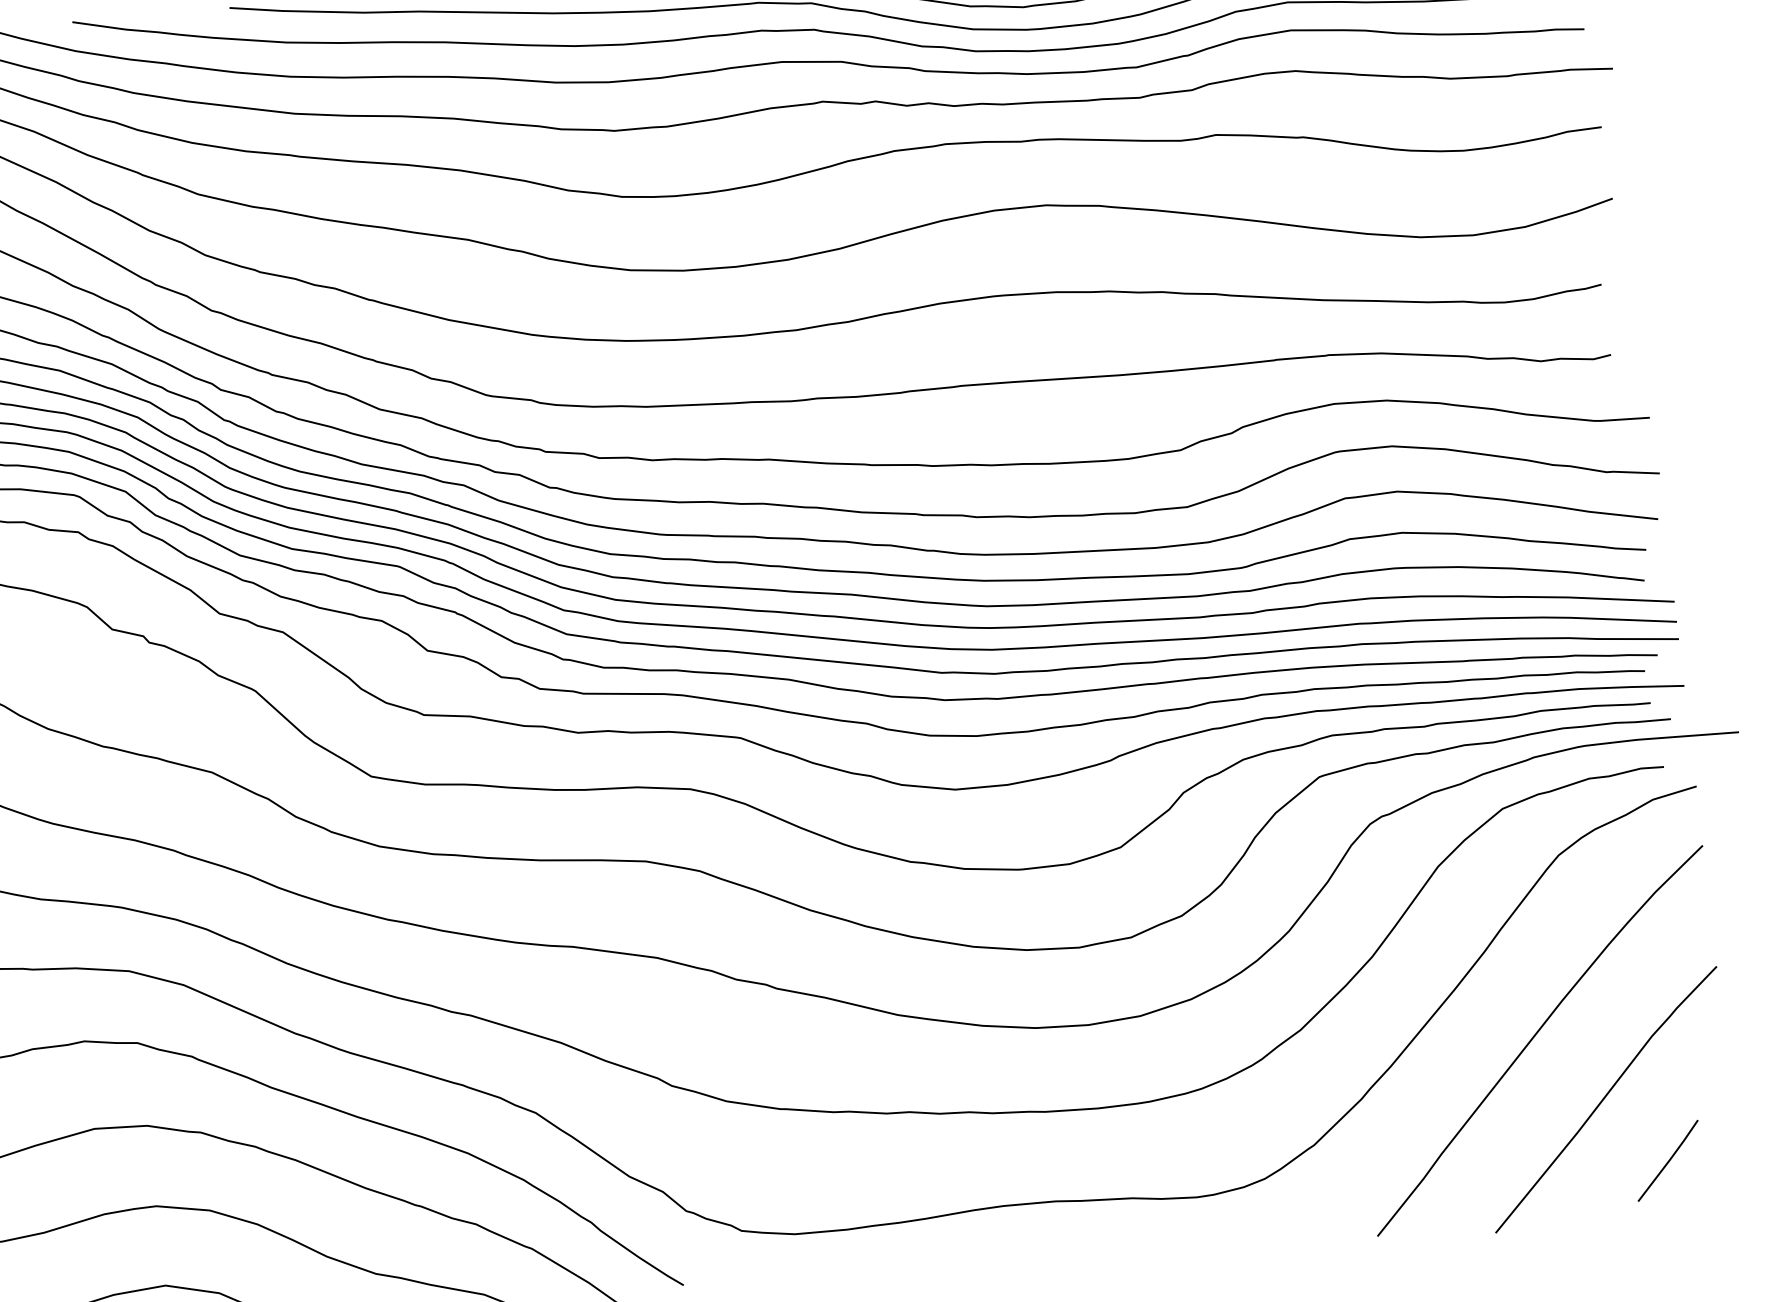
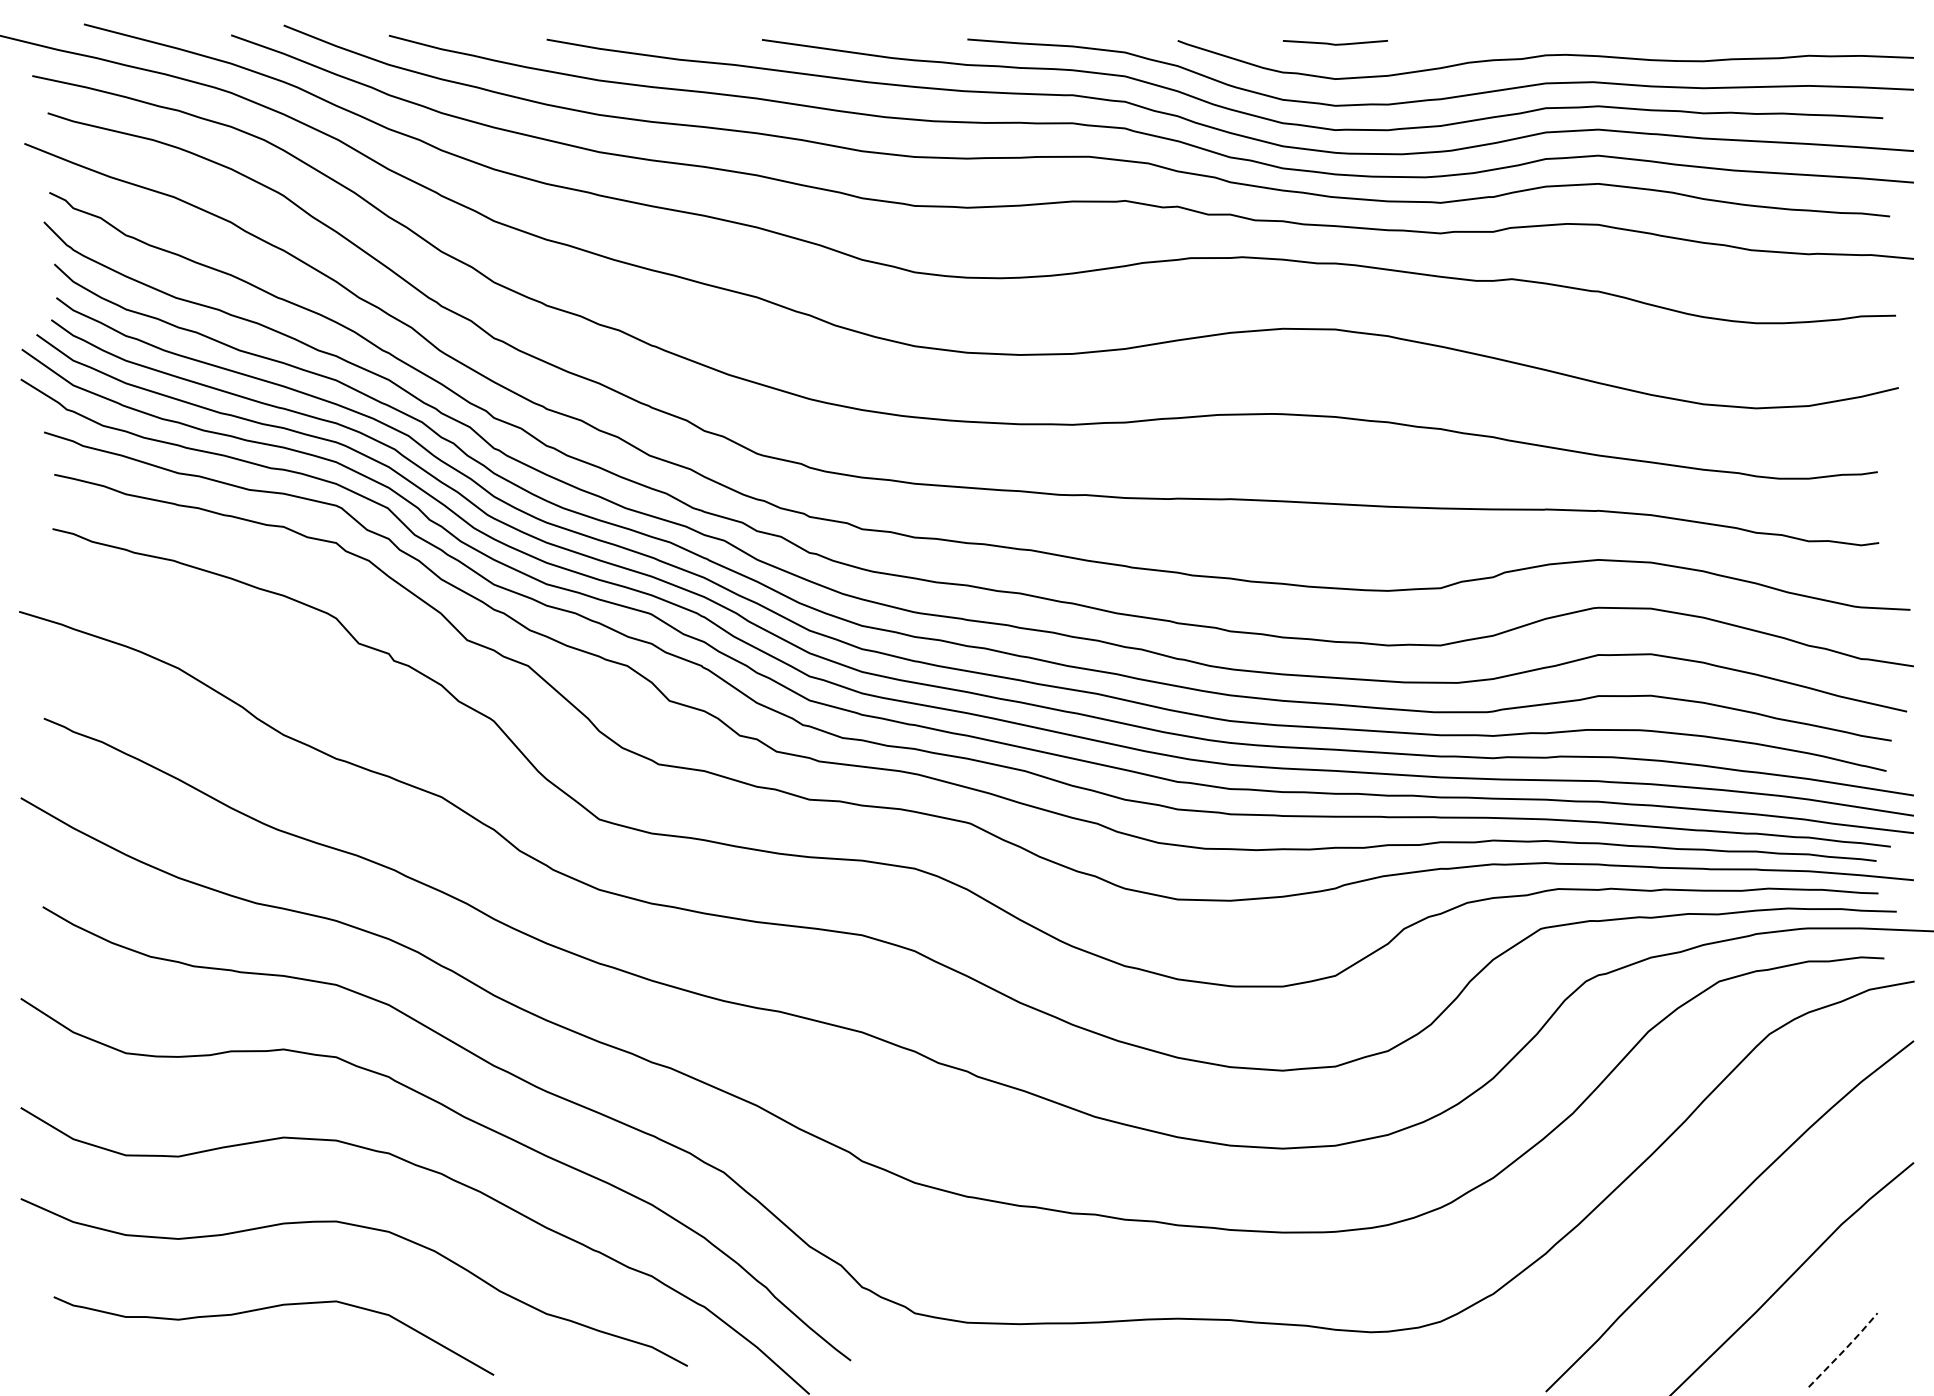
line: (1670, 1159) -> (1845, 1349), solid -> dashed

